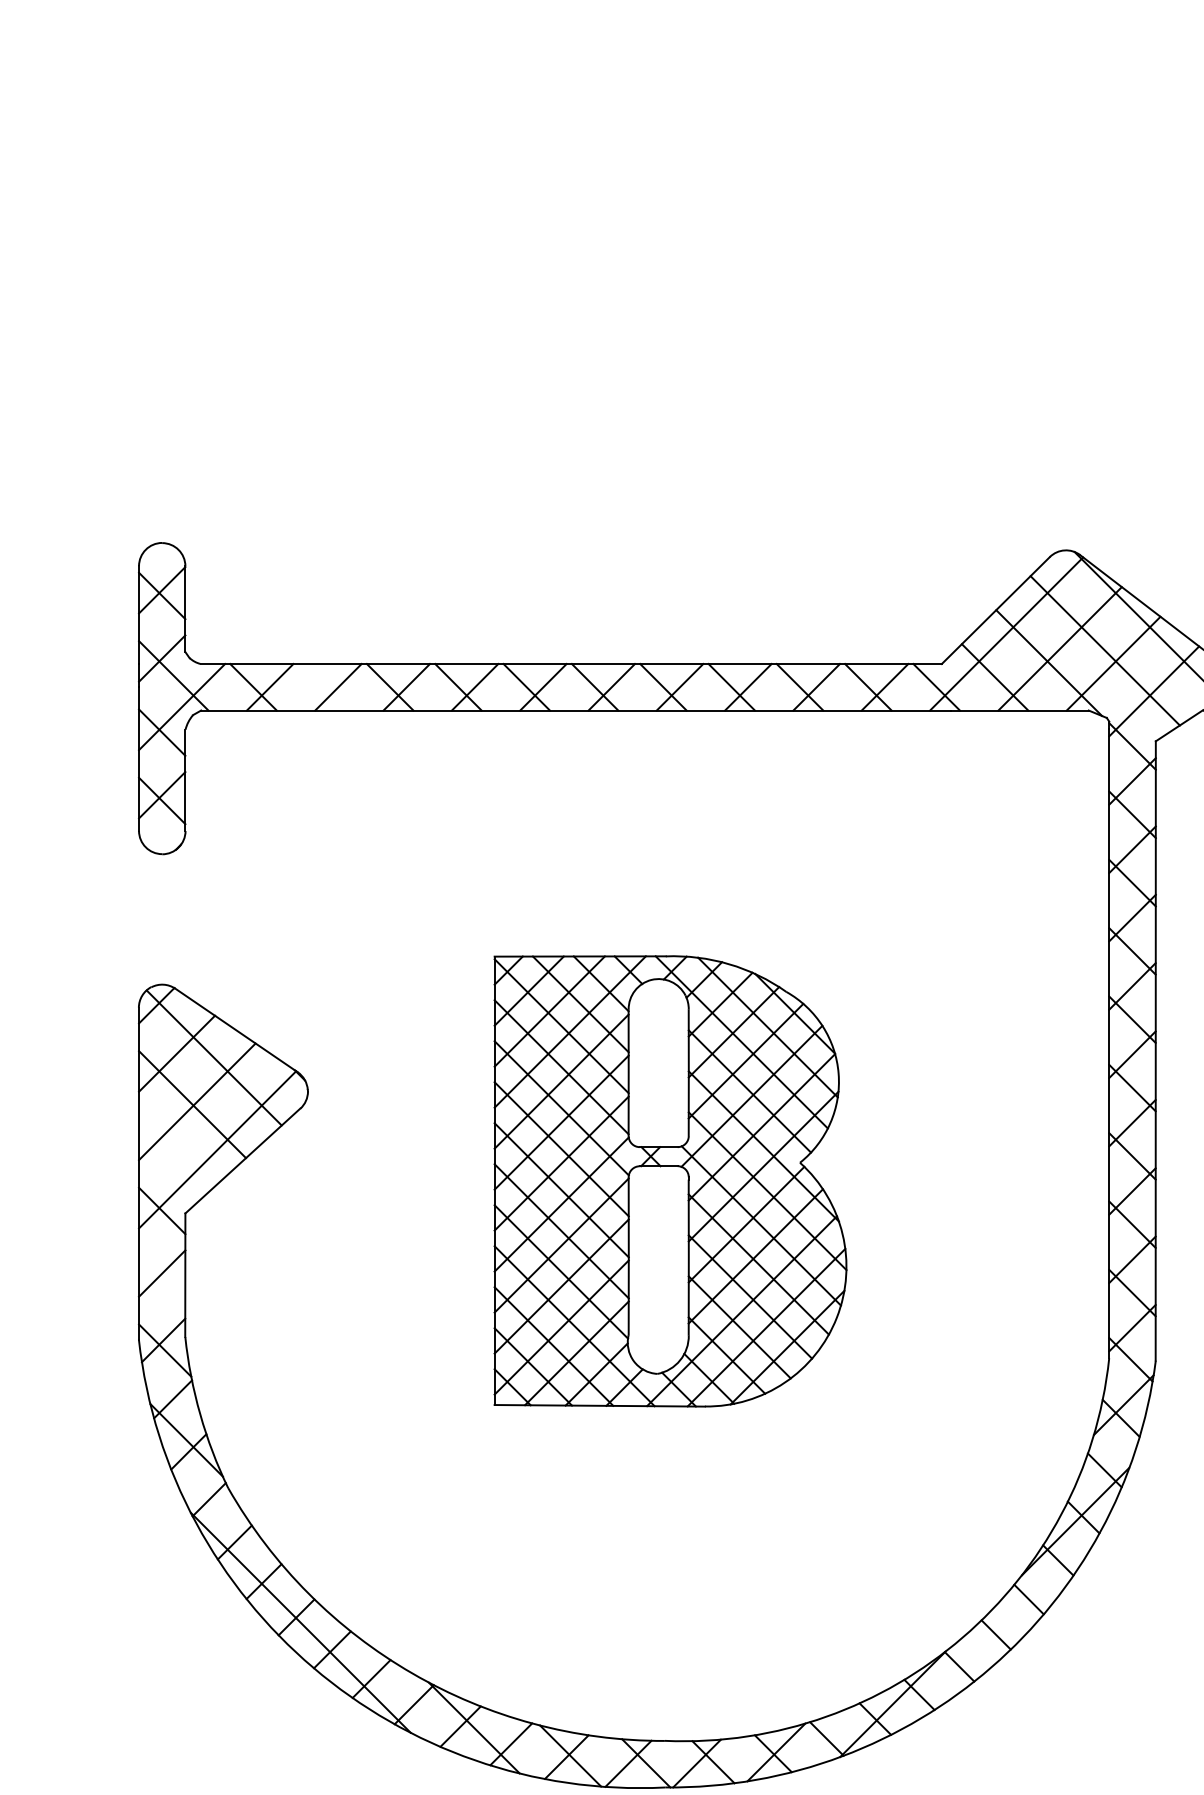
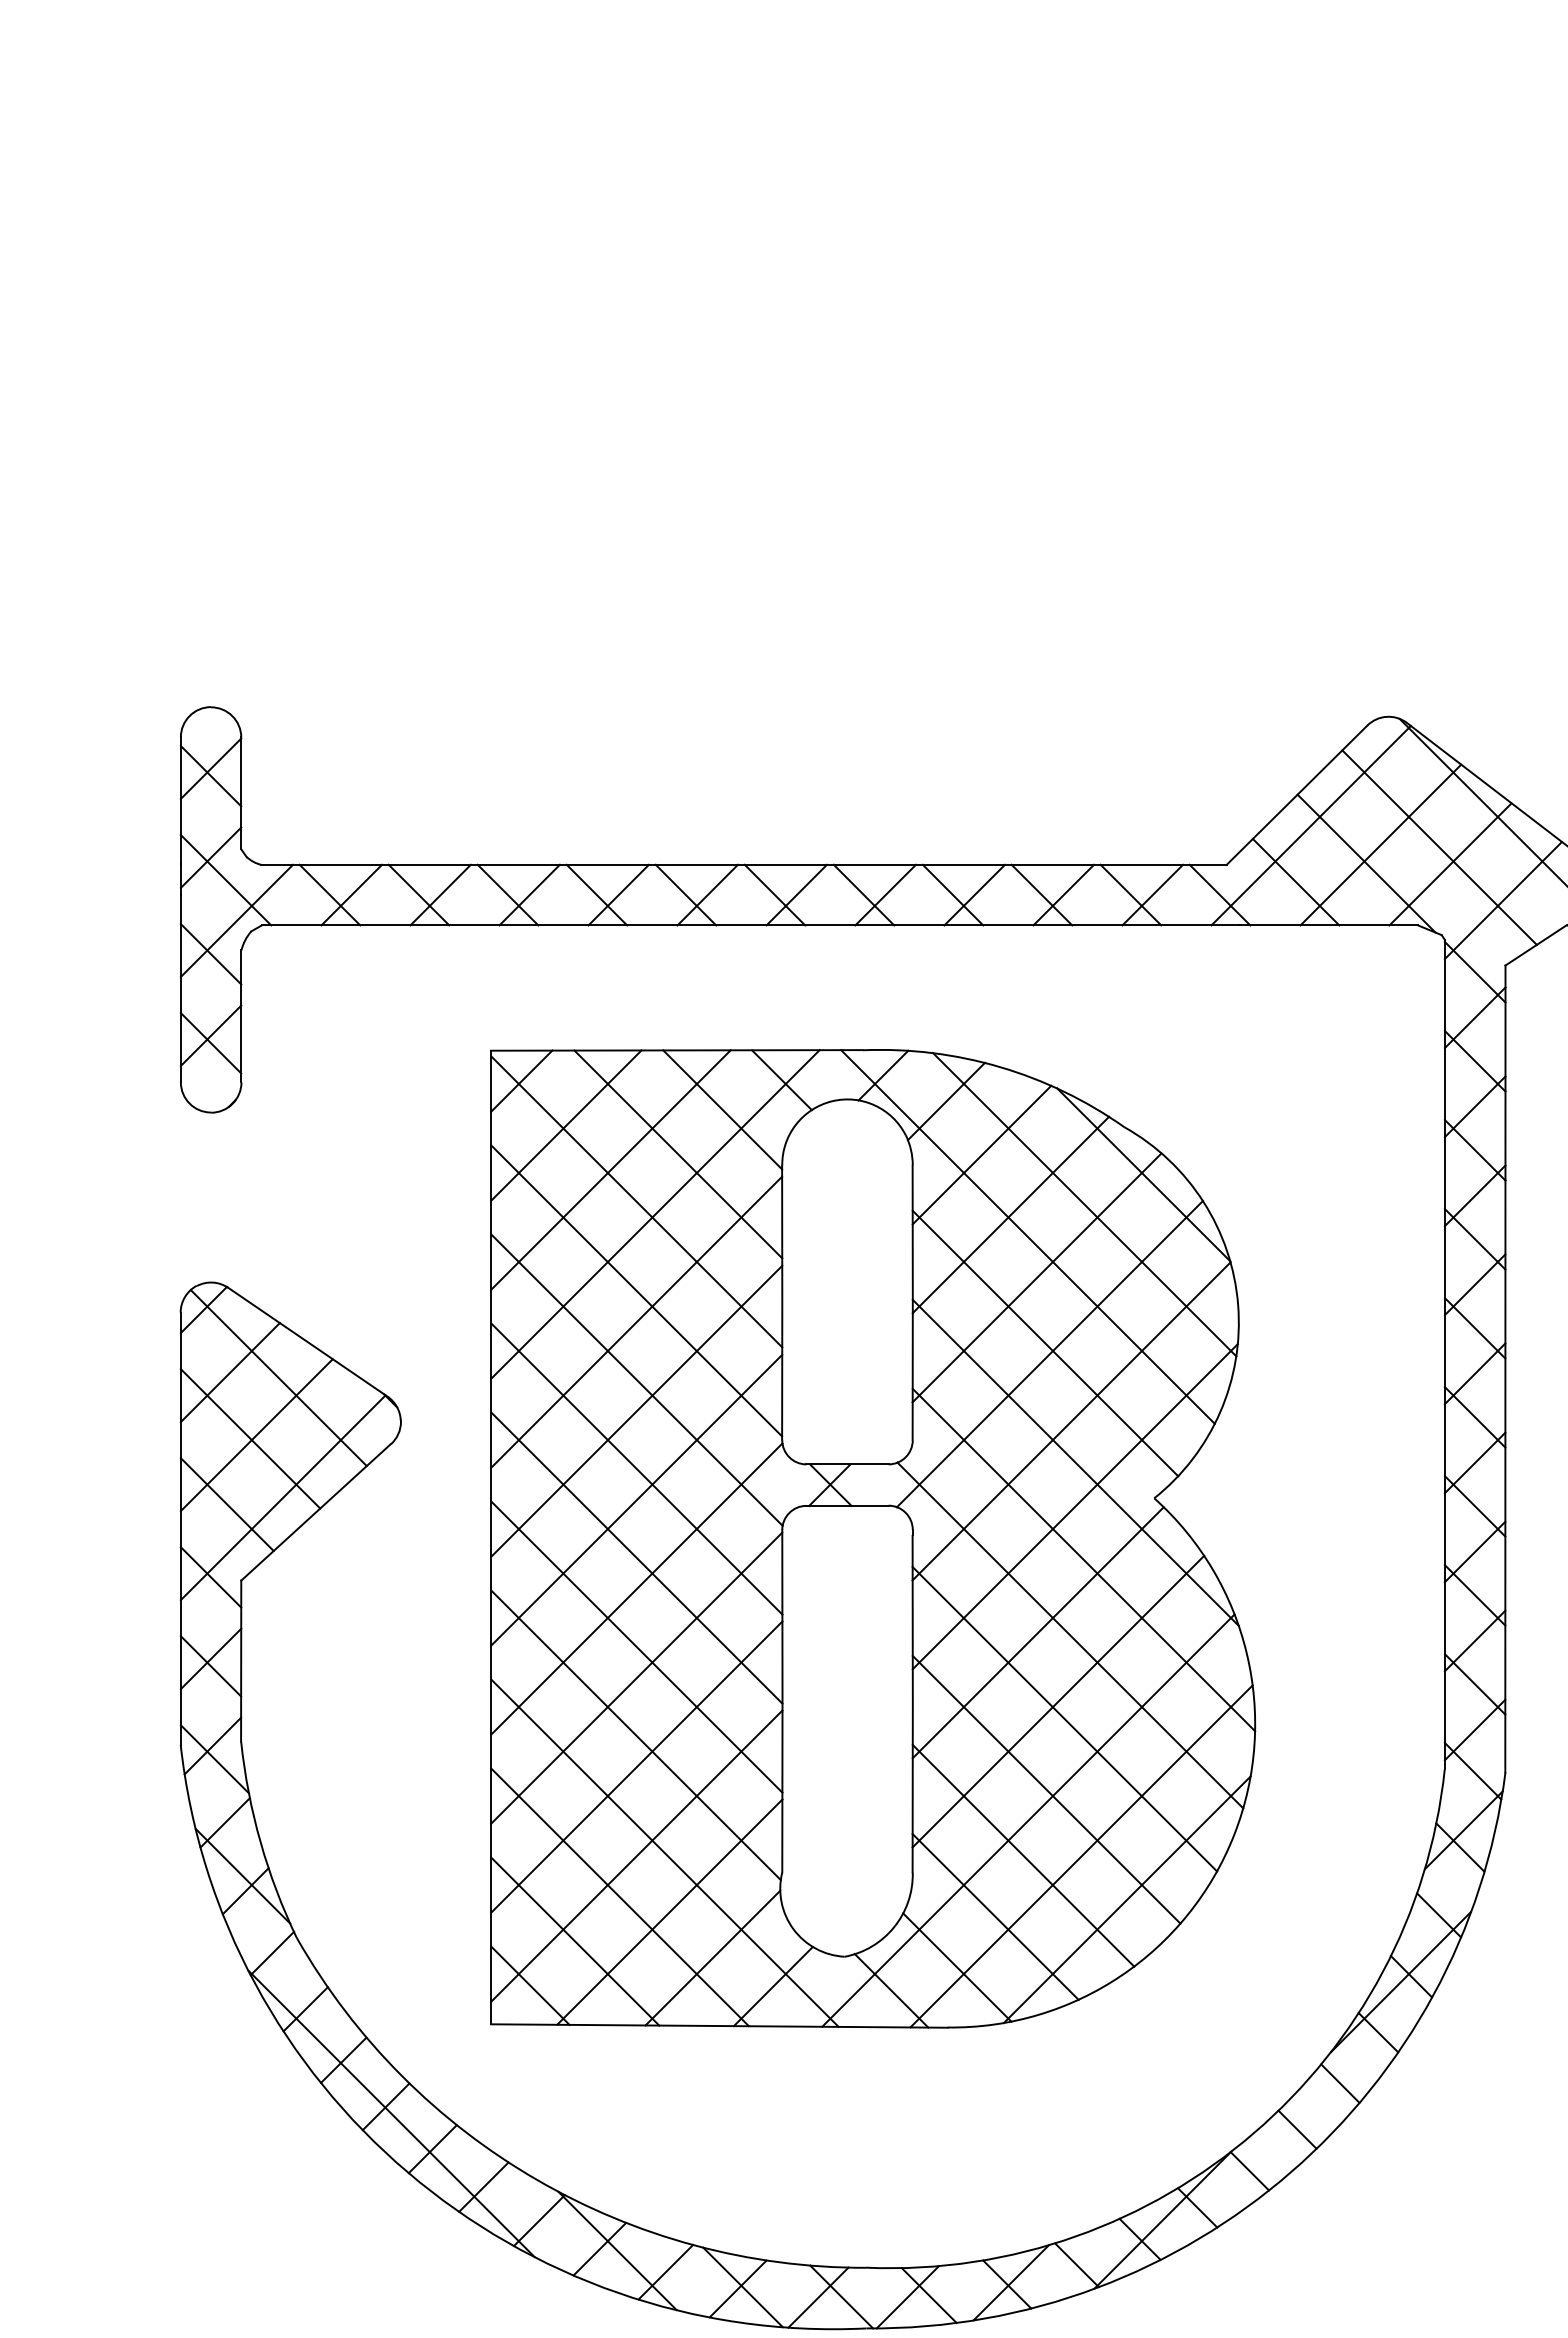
line: (321, 686) -> (418, 894), added
line: (174, 1155) -> (226, 1504), added
part: (670, 1181) -> (873, 1538), size x1.67
line: (161, 1279) -> (210, 1666), added

